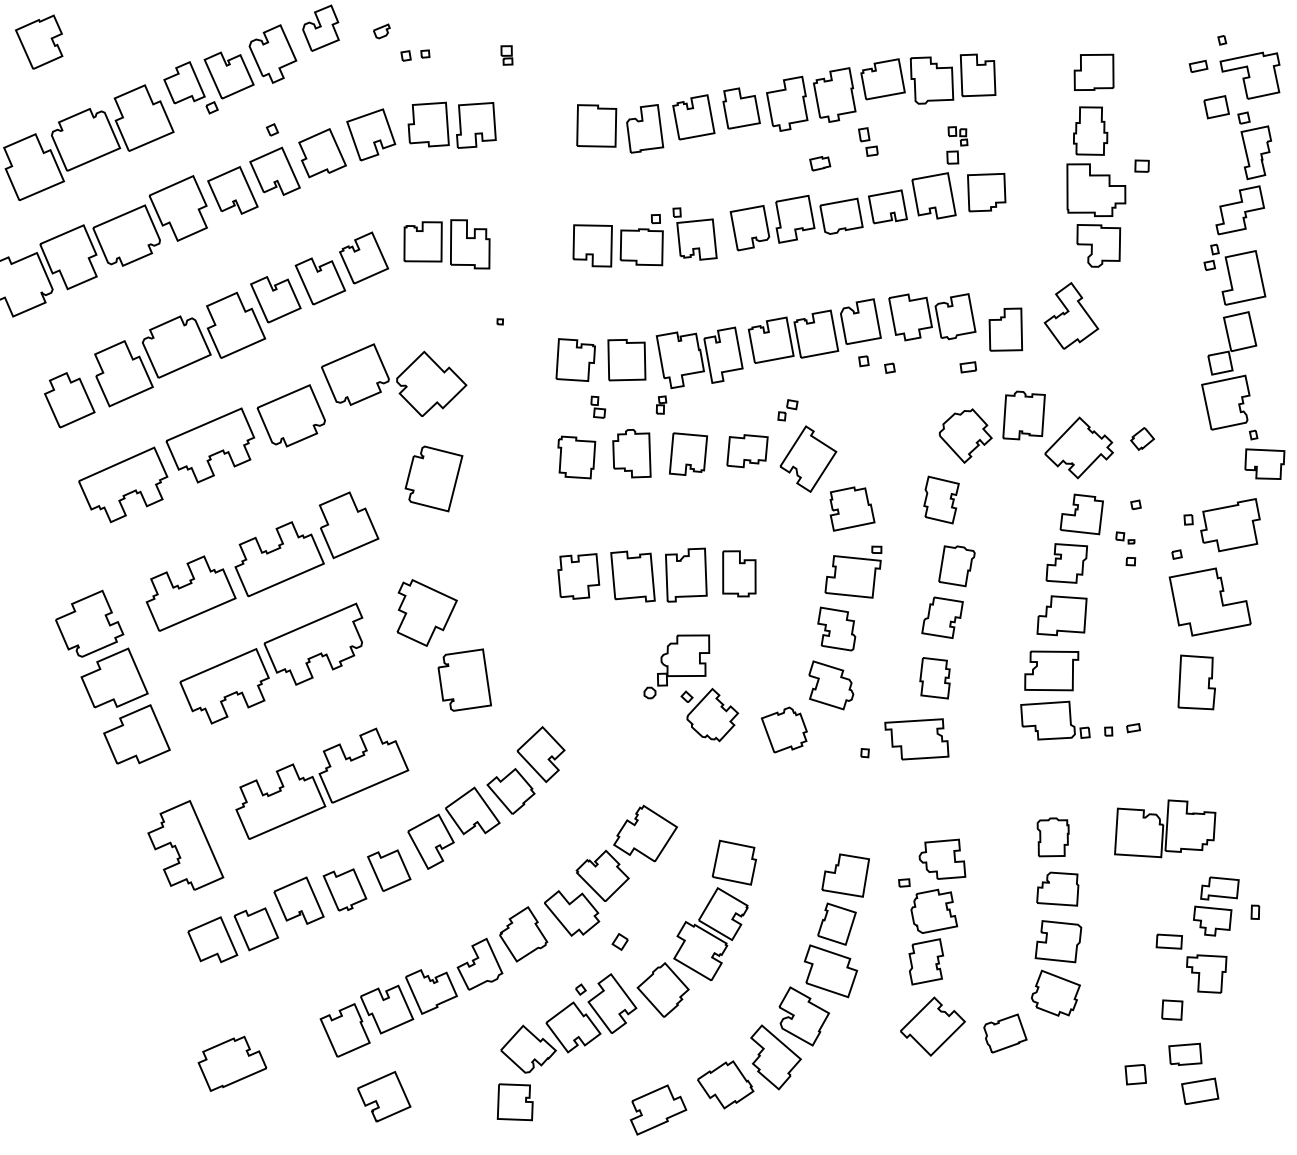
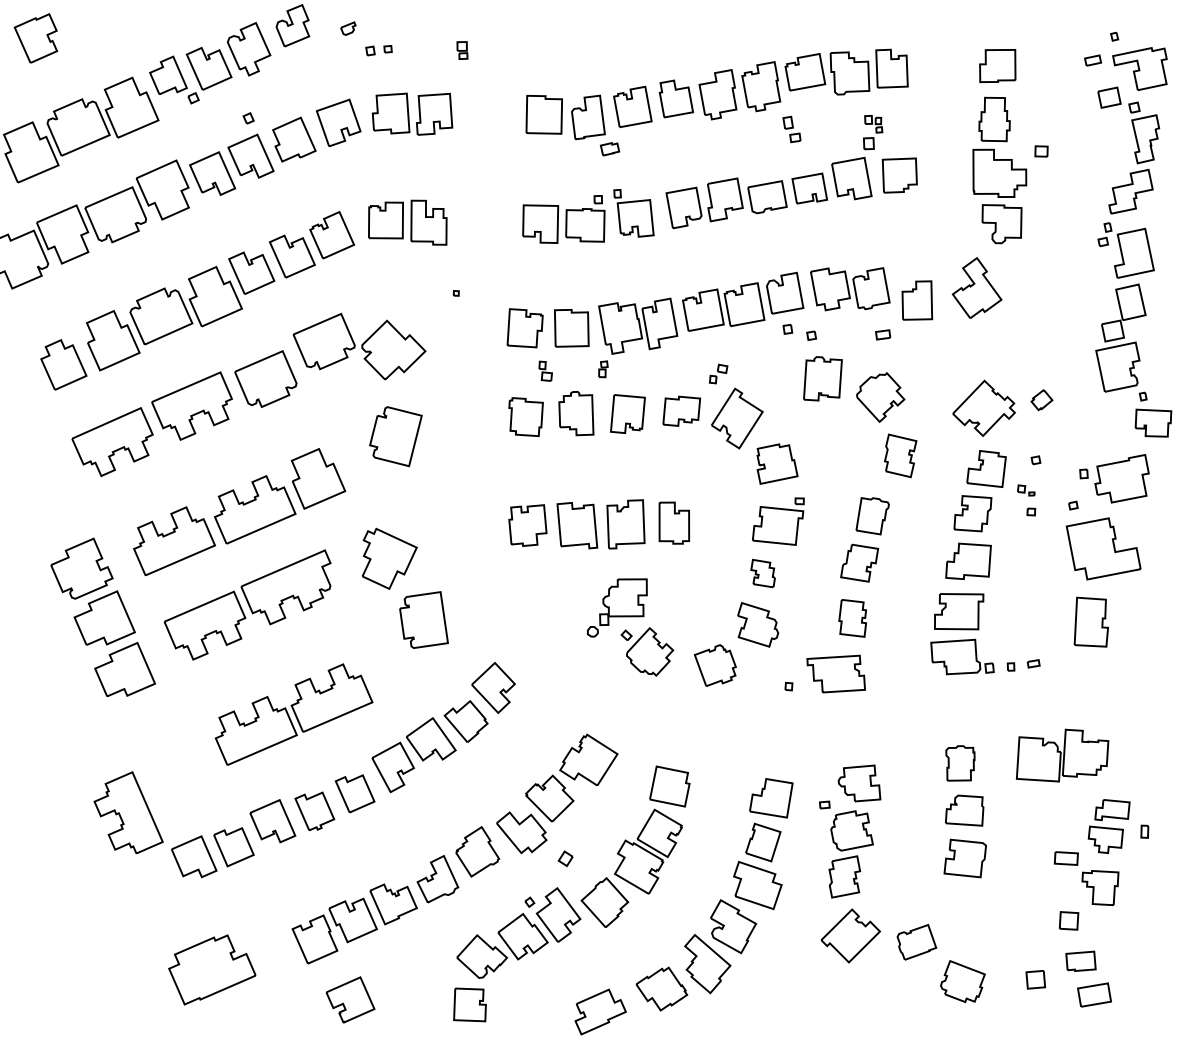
part: (819, 164) -> (609, 149), moved
part: (1023, 415) -> (822, 378), moved
part: (941, 499) -> (900, 455), moved
part: (836, 629) -> (762, 573), size x0.7
part: (185, 845) -> (128, 812), moved
part: (1055, 993) -> (962, 981), moved
part: (231, 1063) -> (211, 969), size x1.4

